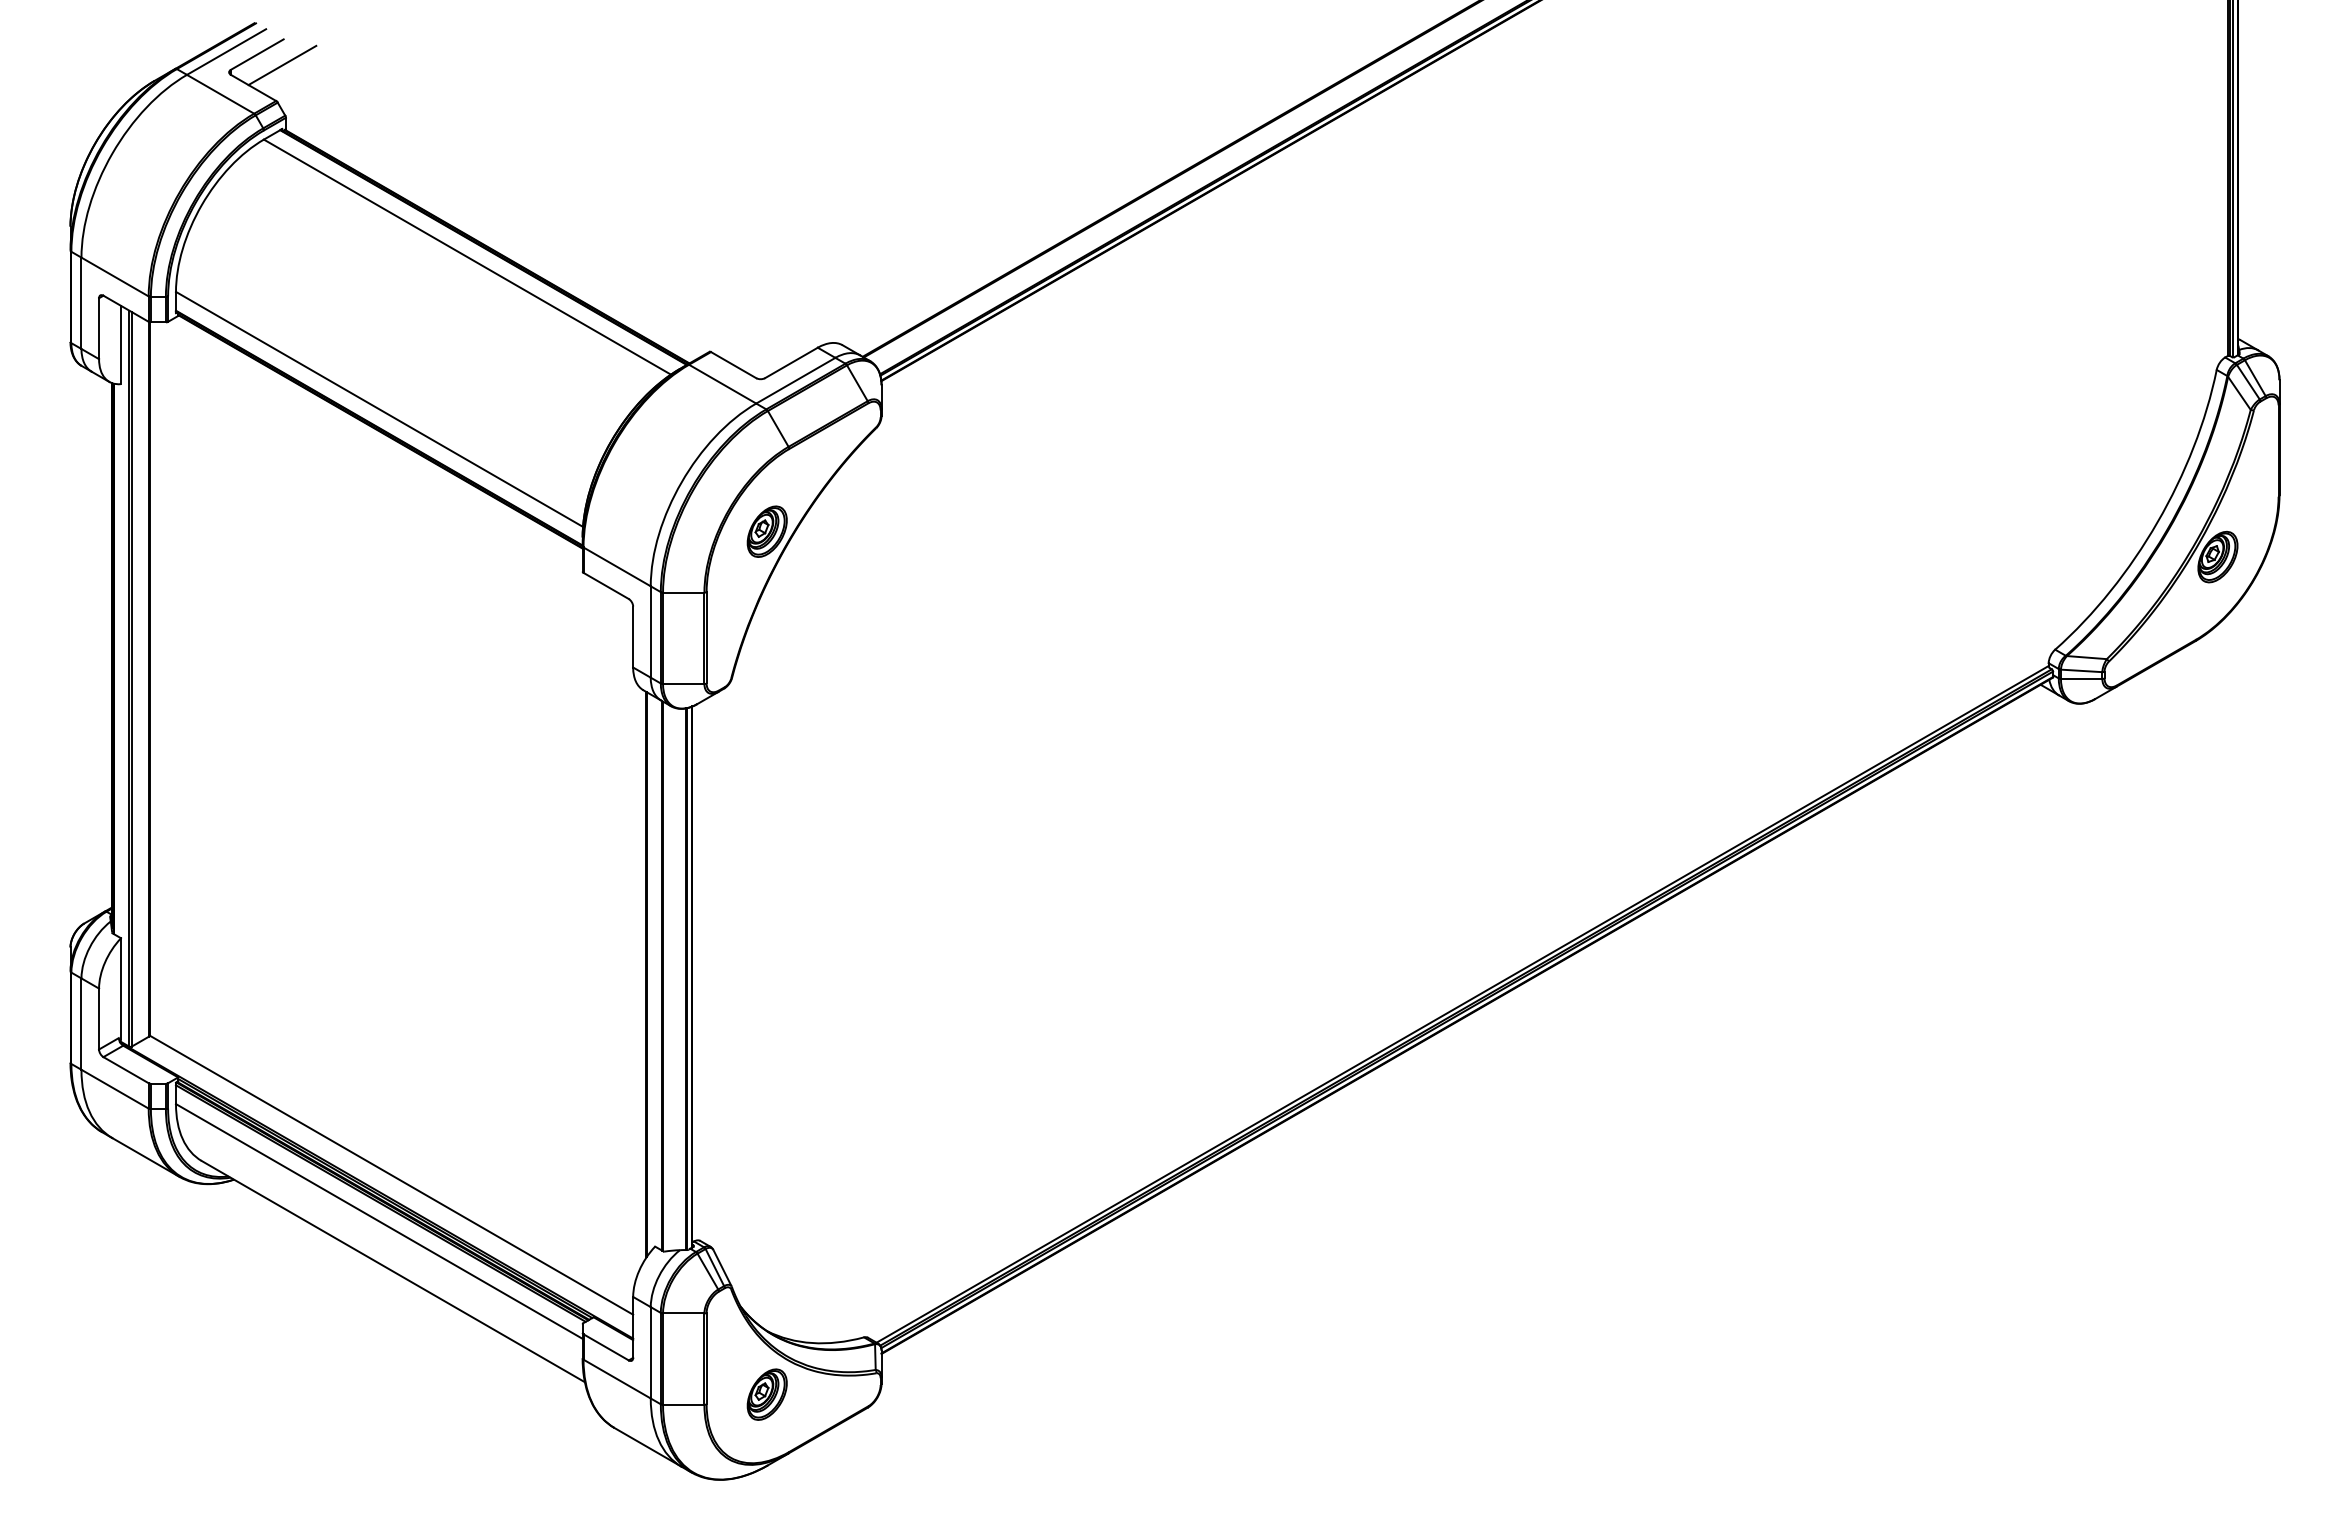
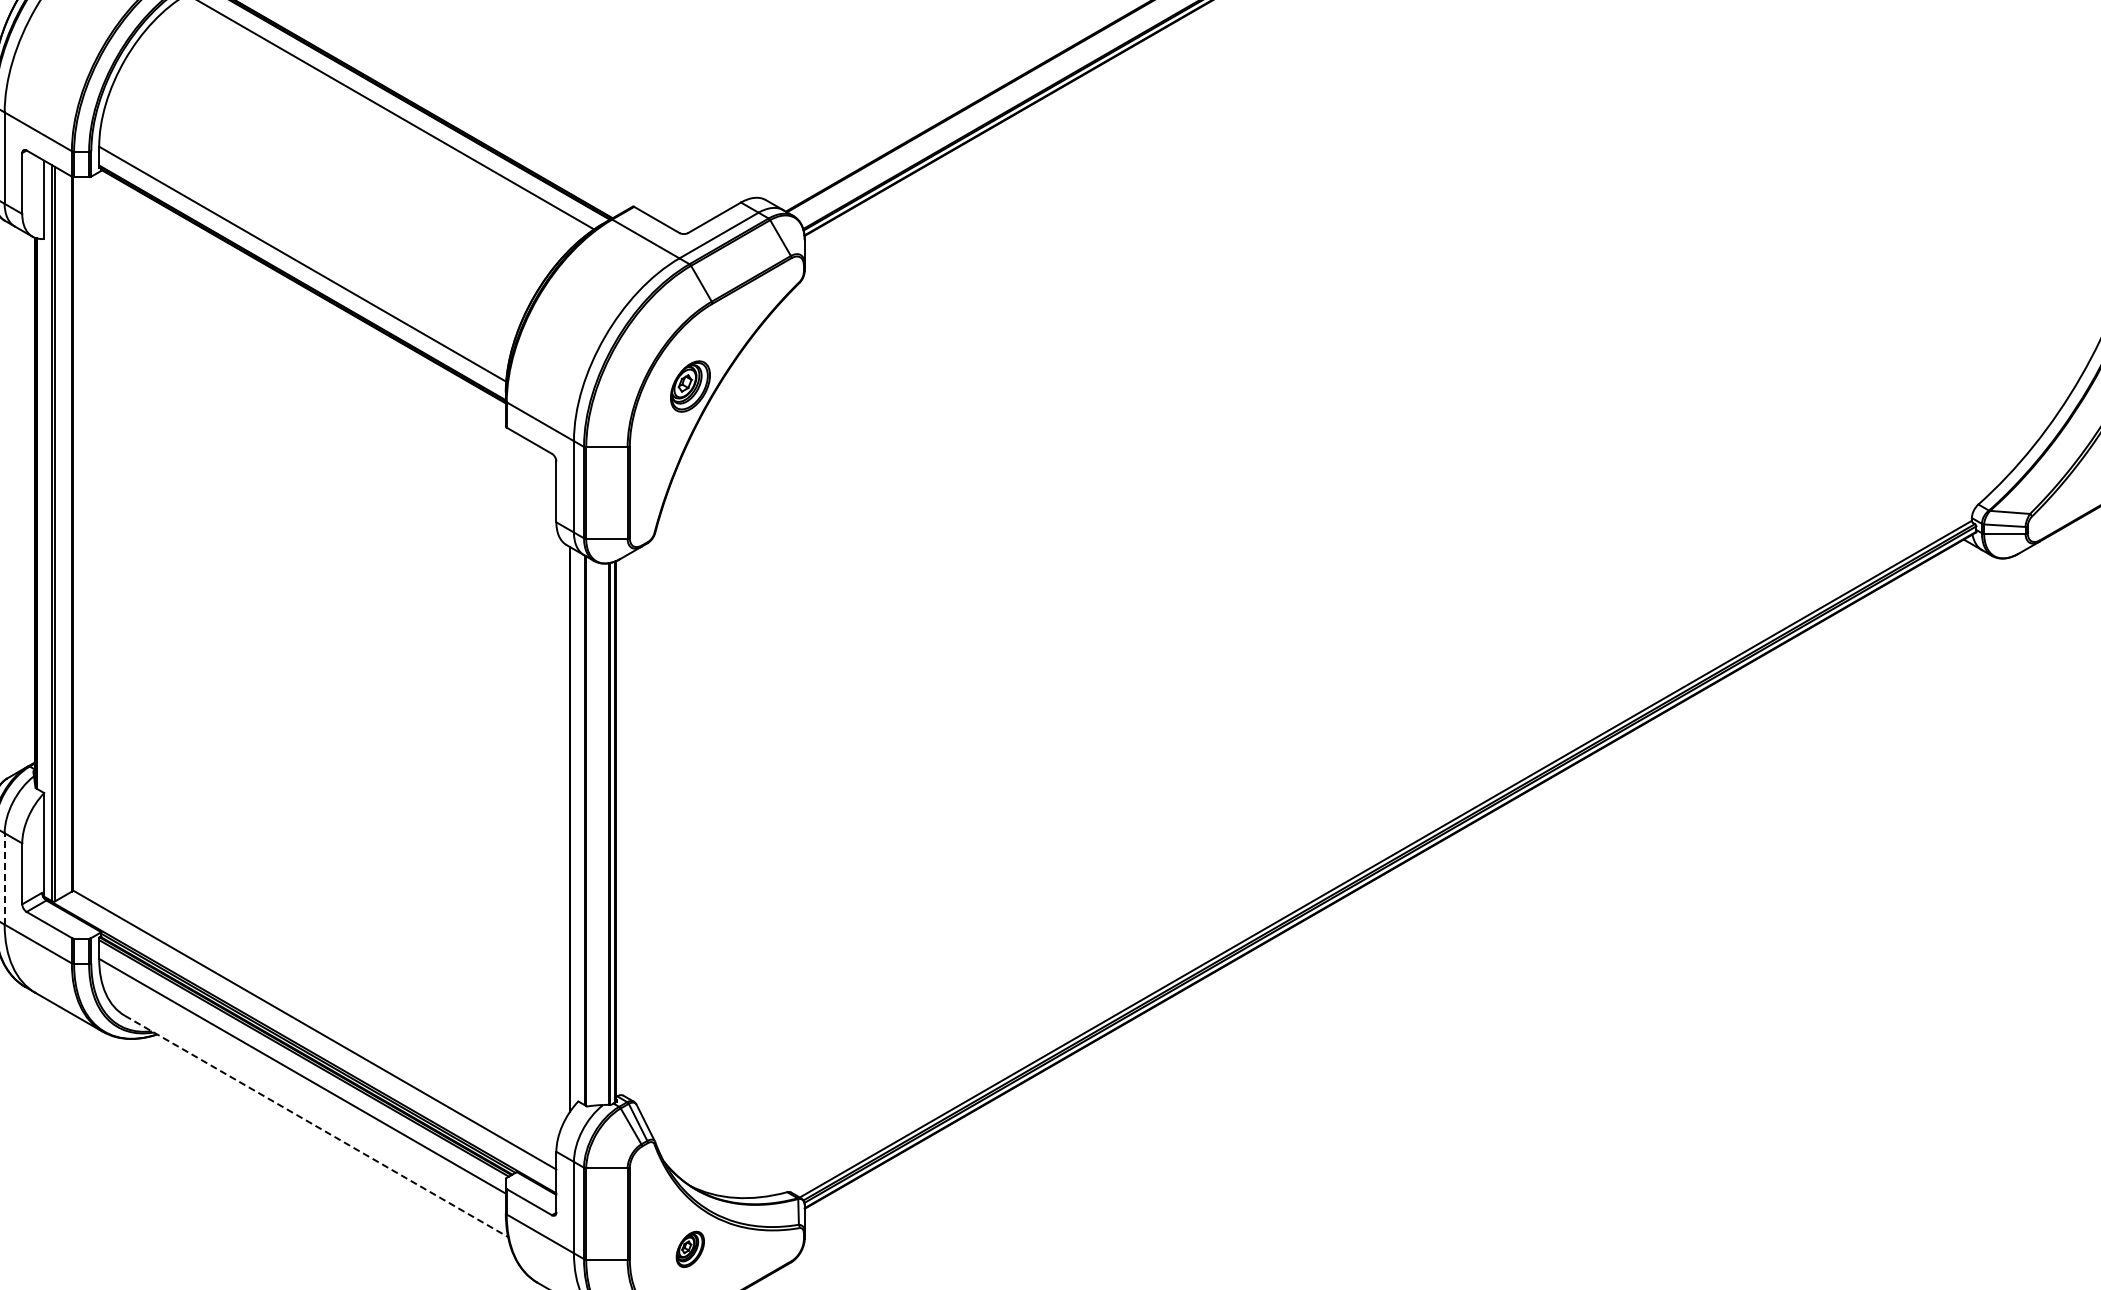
line: (81, 1024) -> (4, 879), solid -> dashed
line: (393, 1271) -> (316, 1126), solid -> dashed
part: (766, 1394) -> (689, 1249), size x0.7

